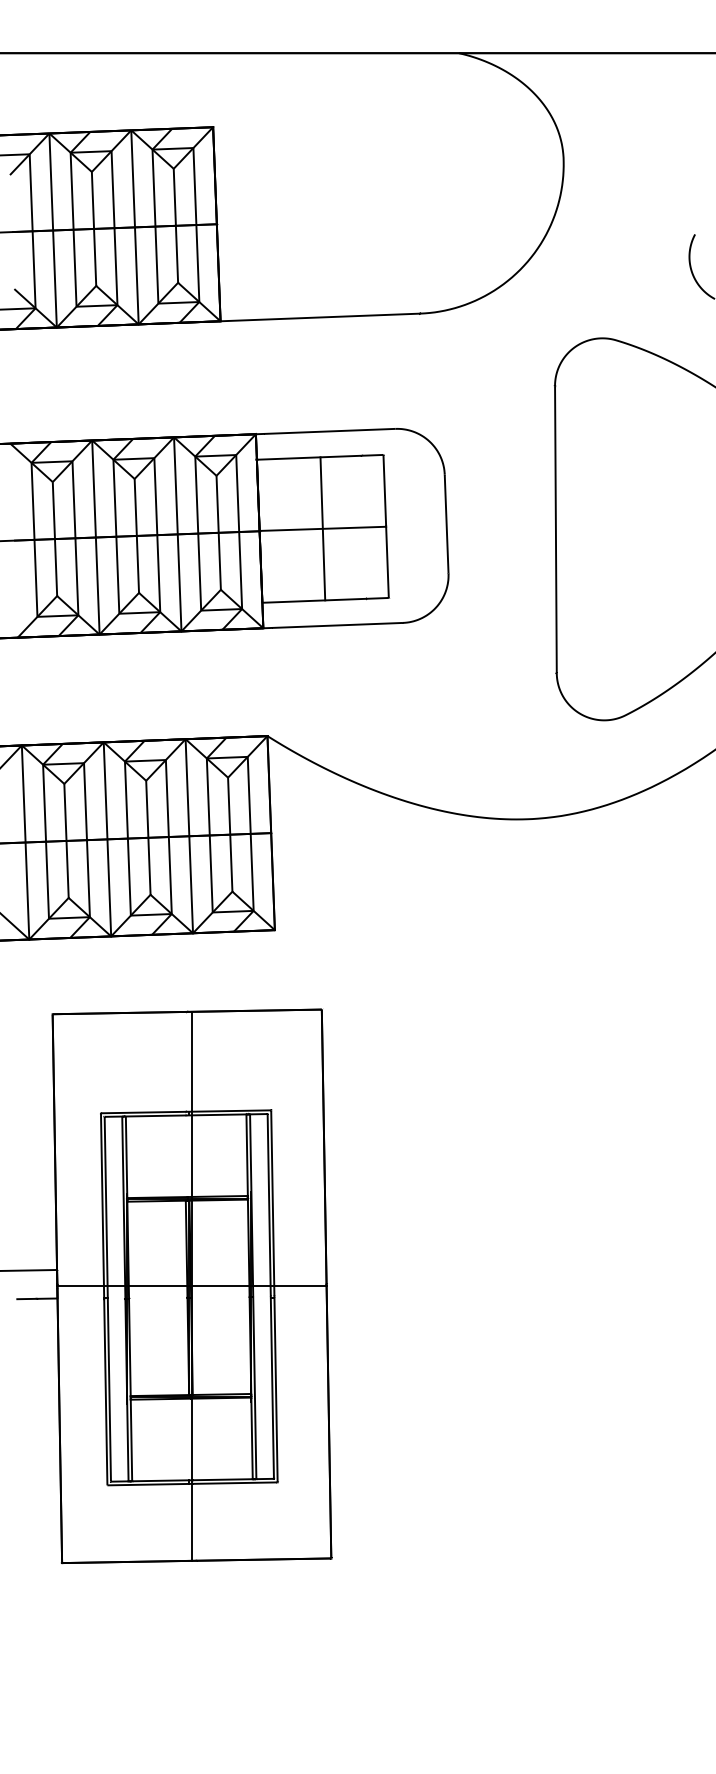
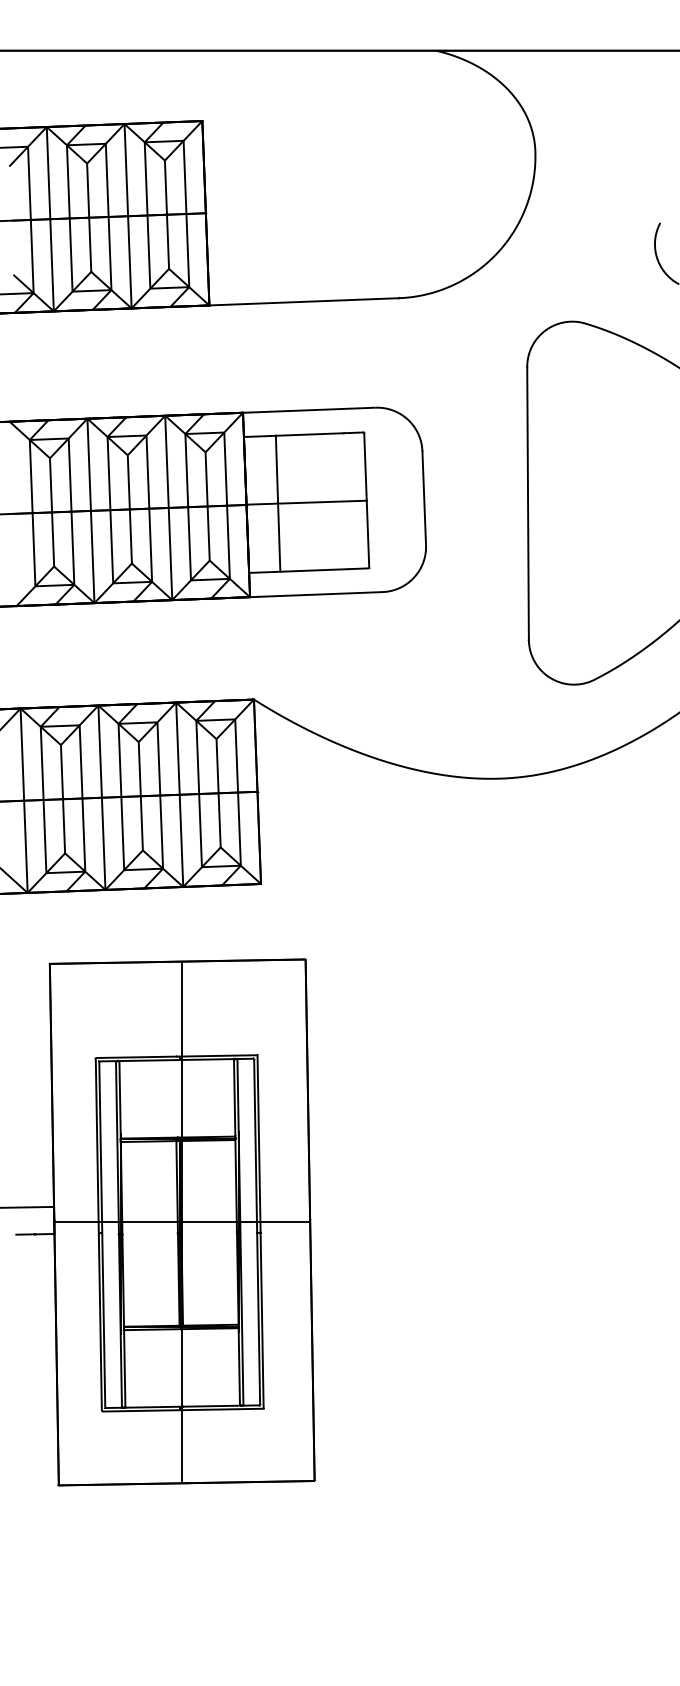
line: (322, 528) -> (277, 503), moved

